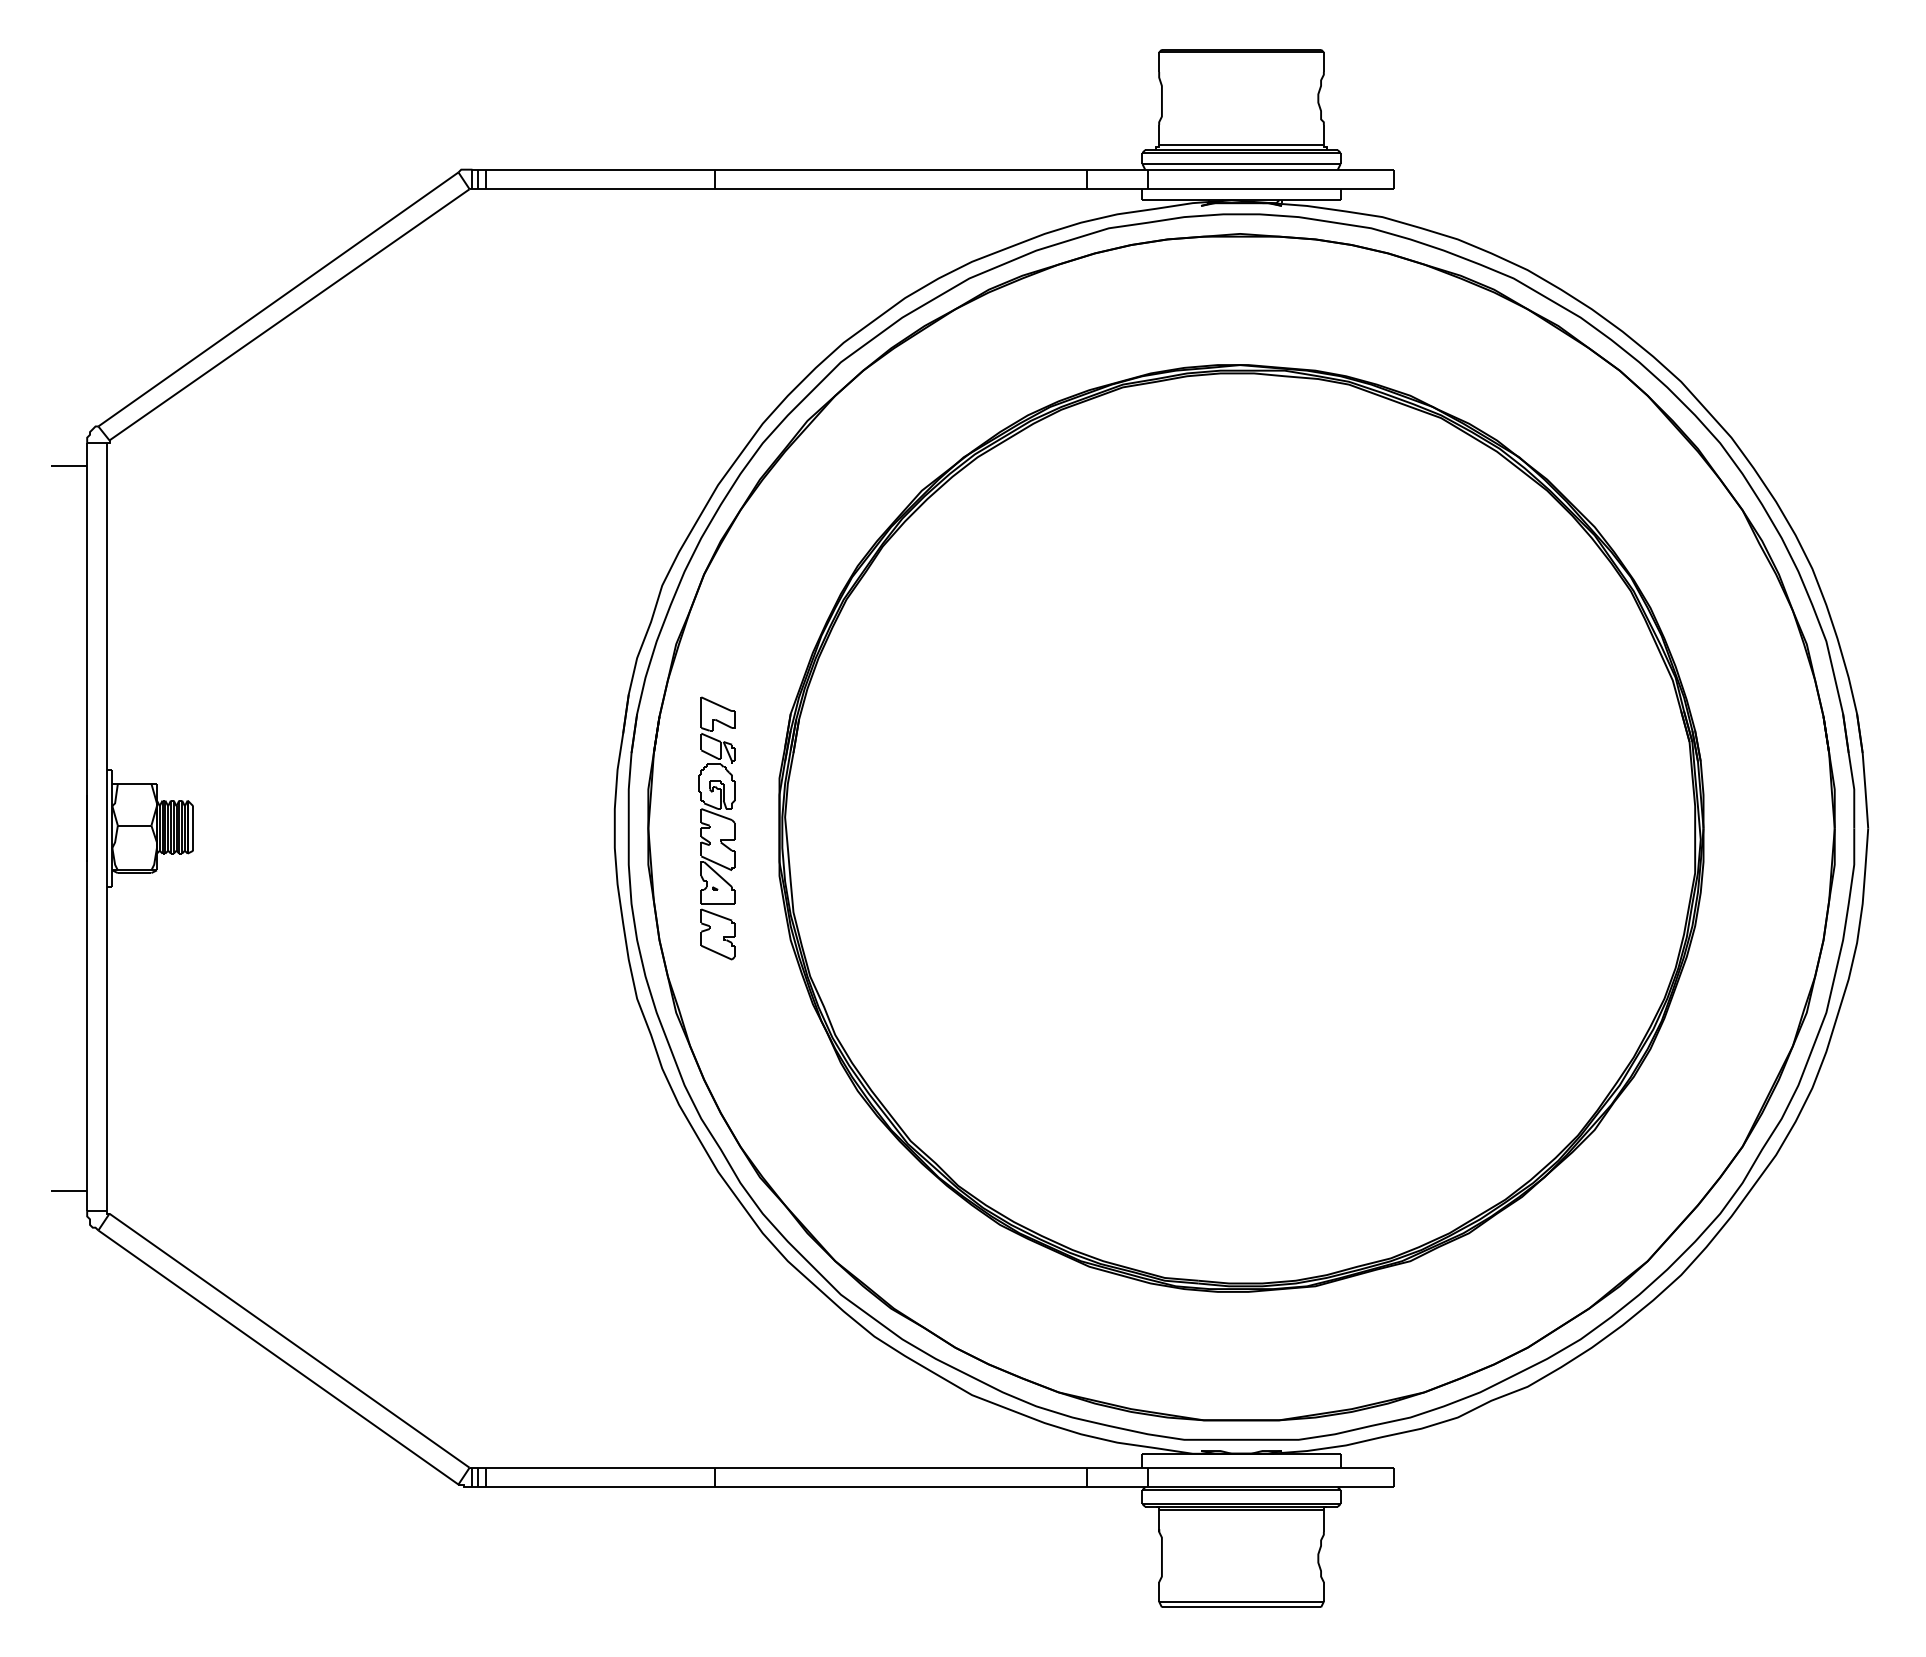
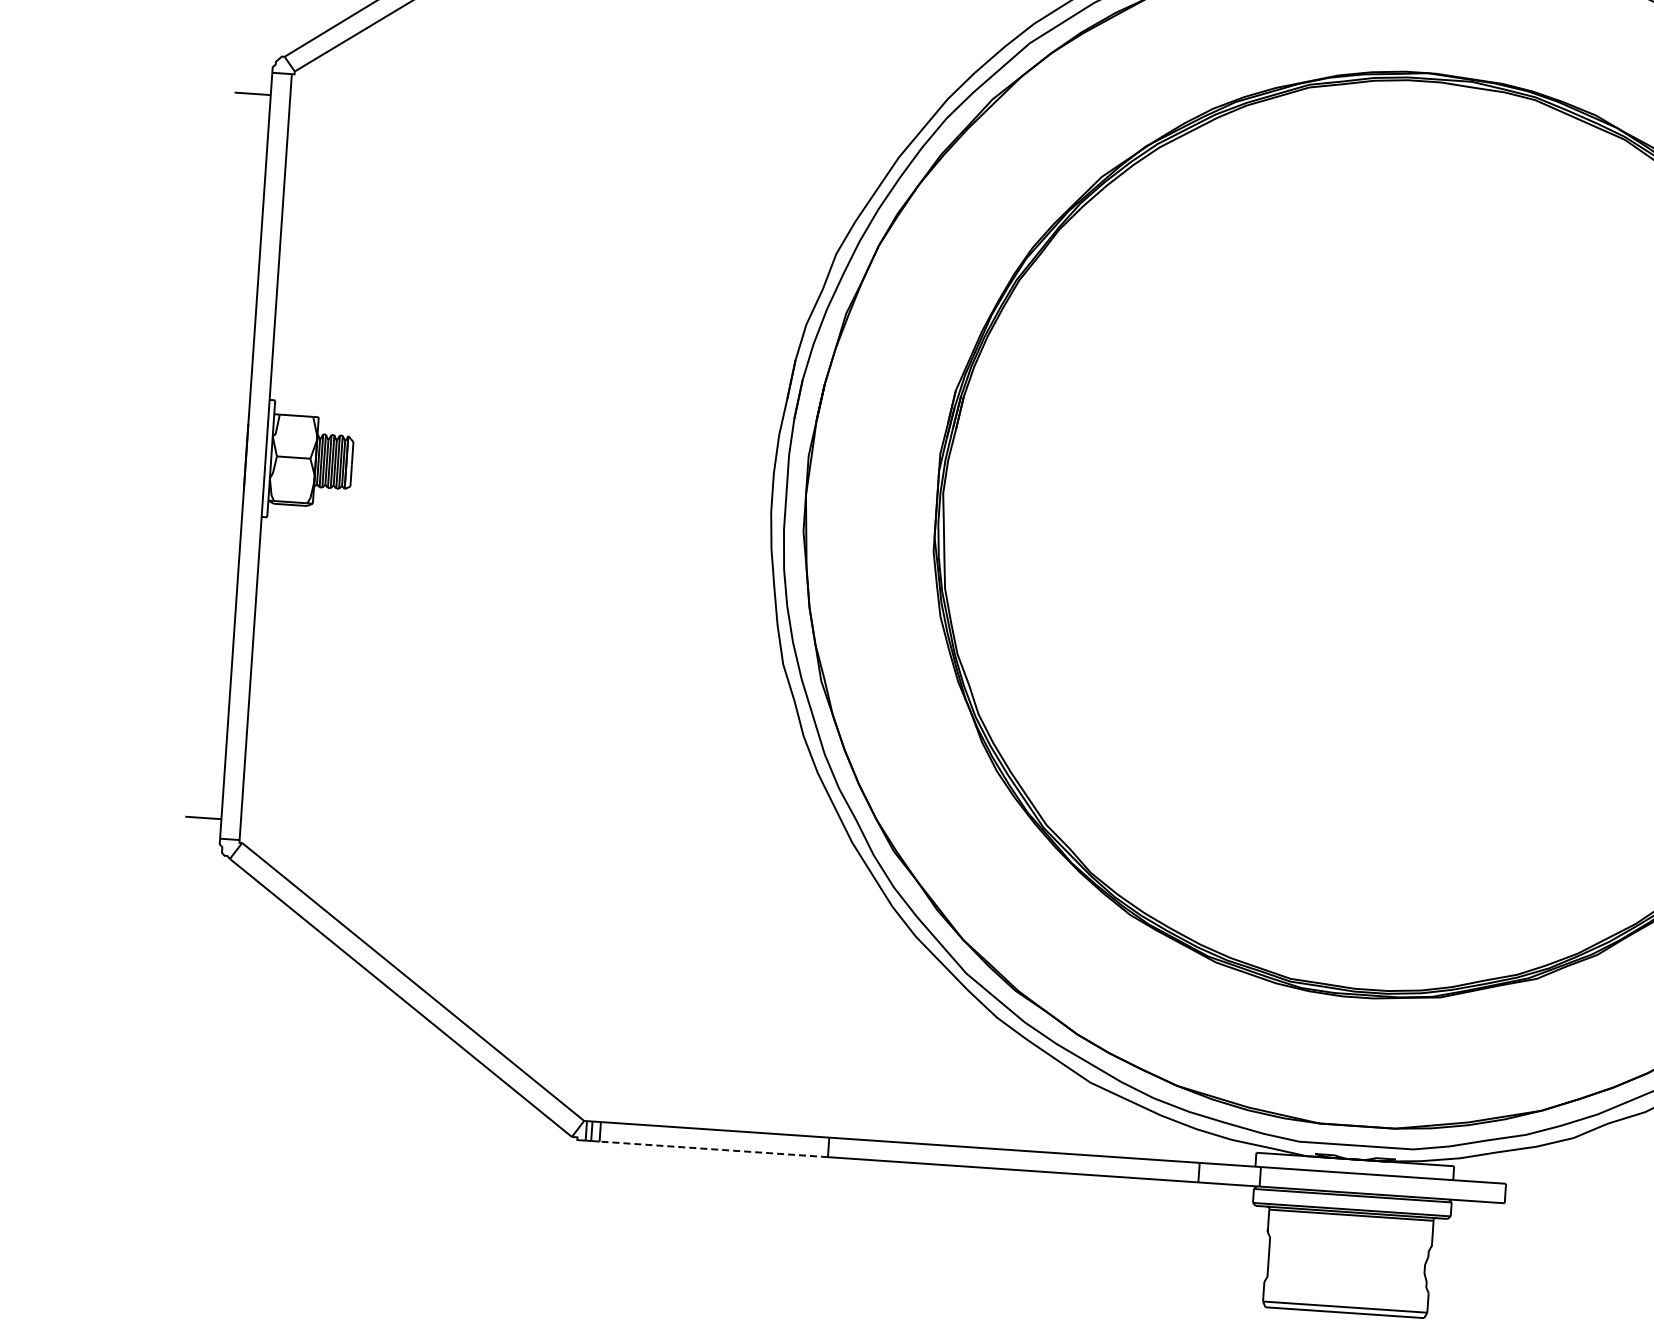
part: (716, 828) -> (873, 499), removed
line: (600, 1487) -> (713, 1149), solid -> dashed

